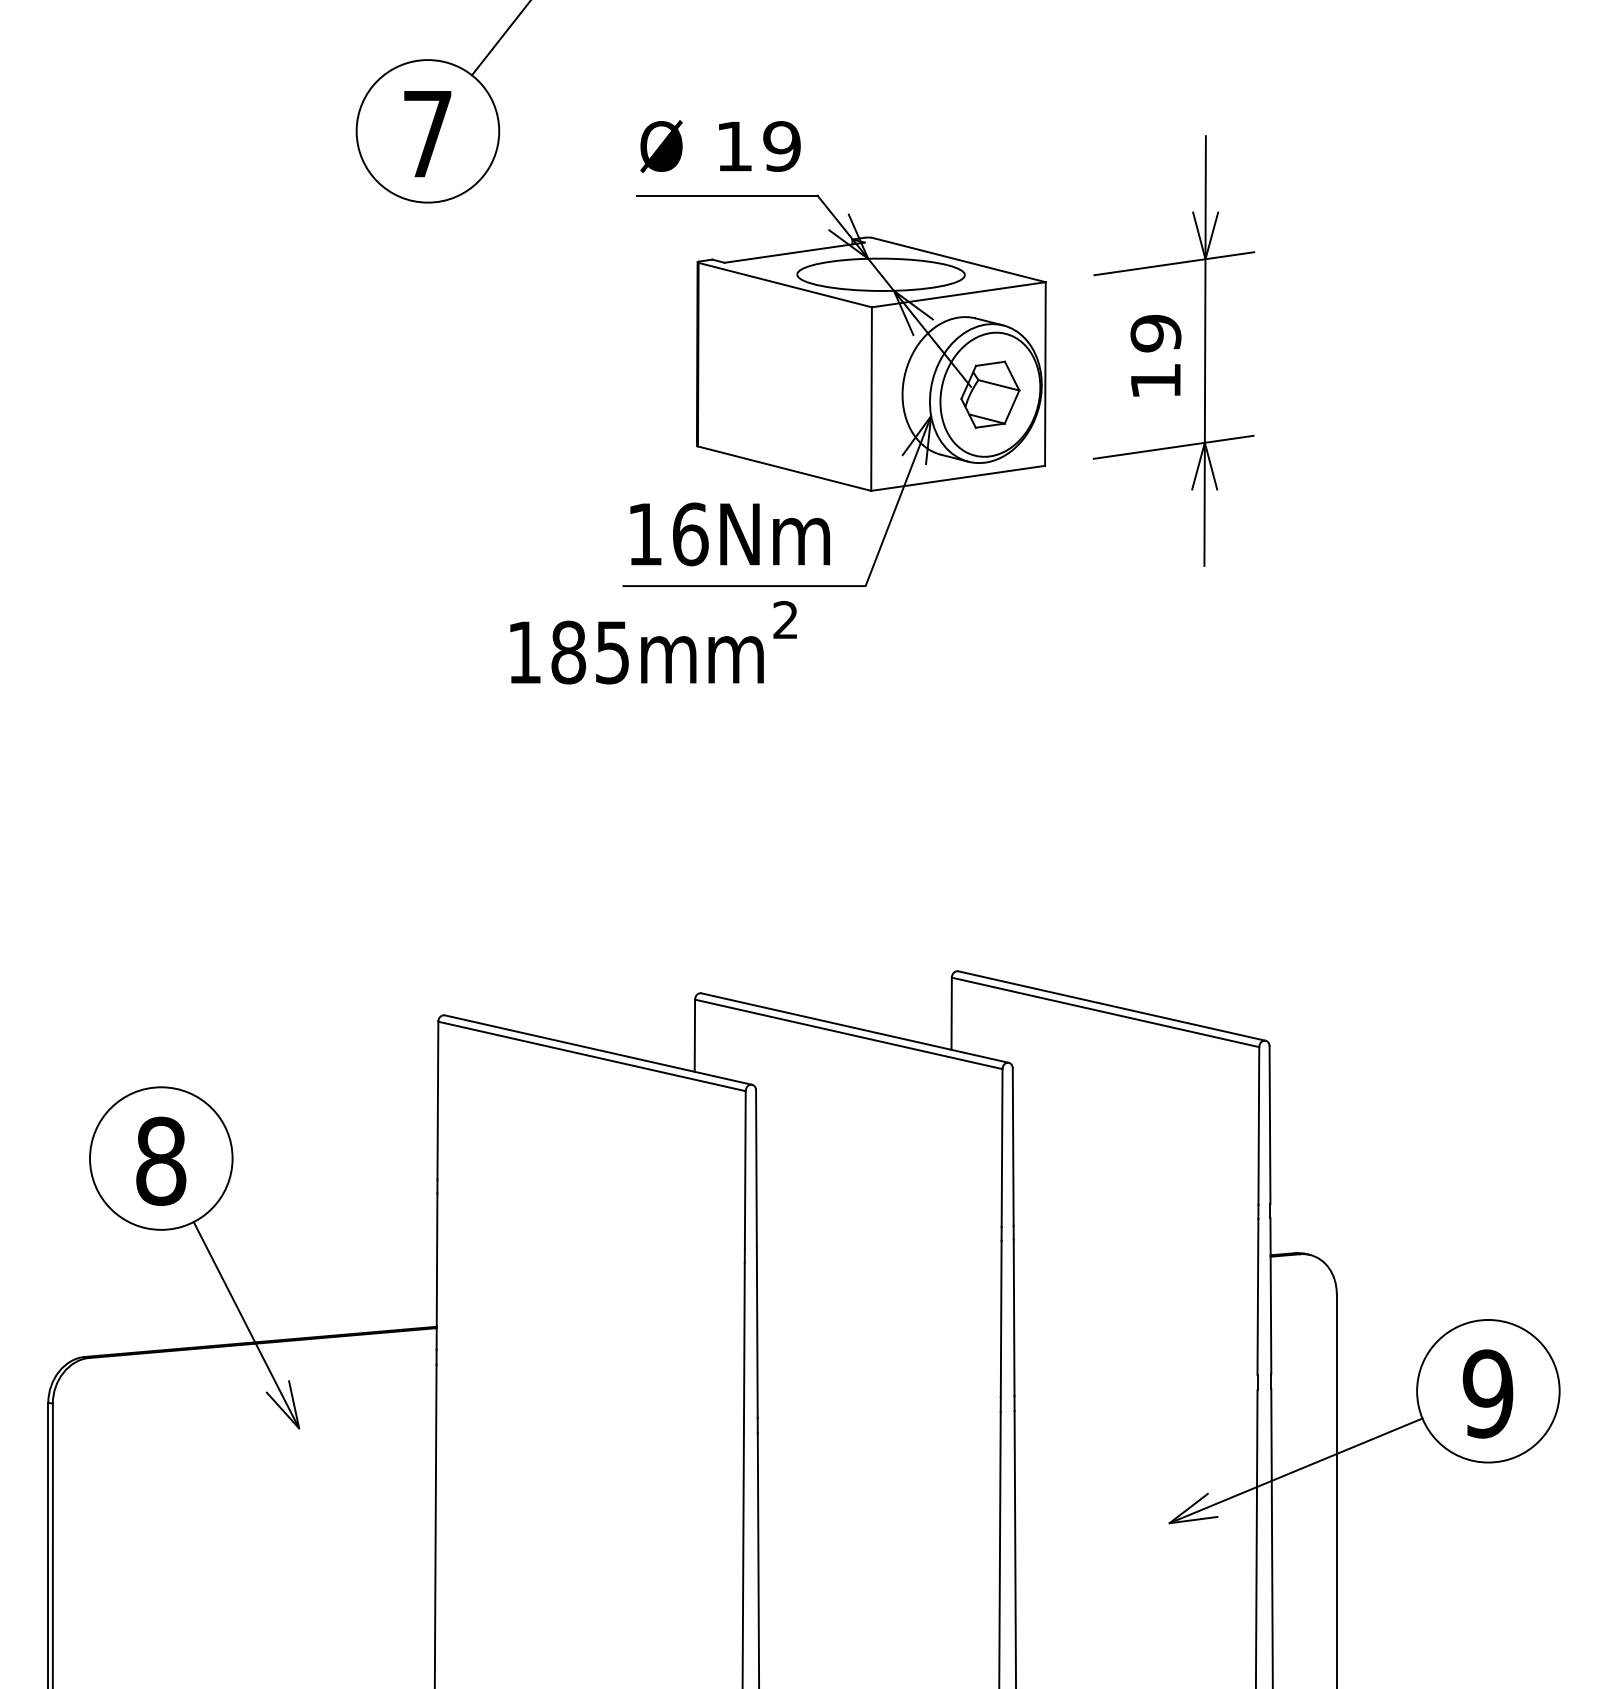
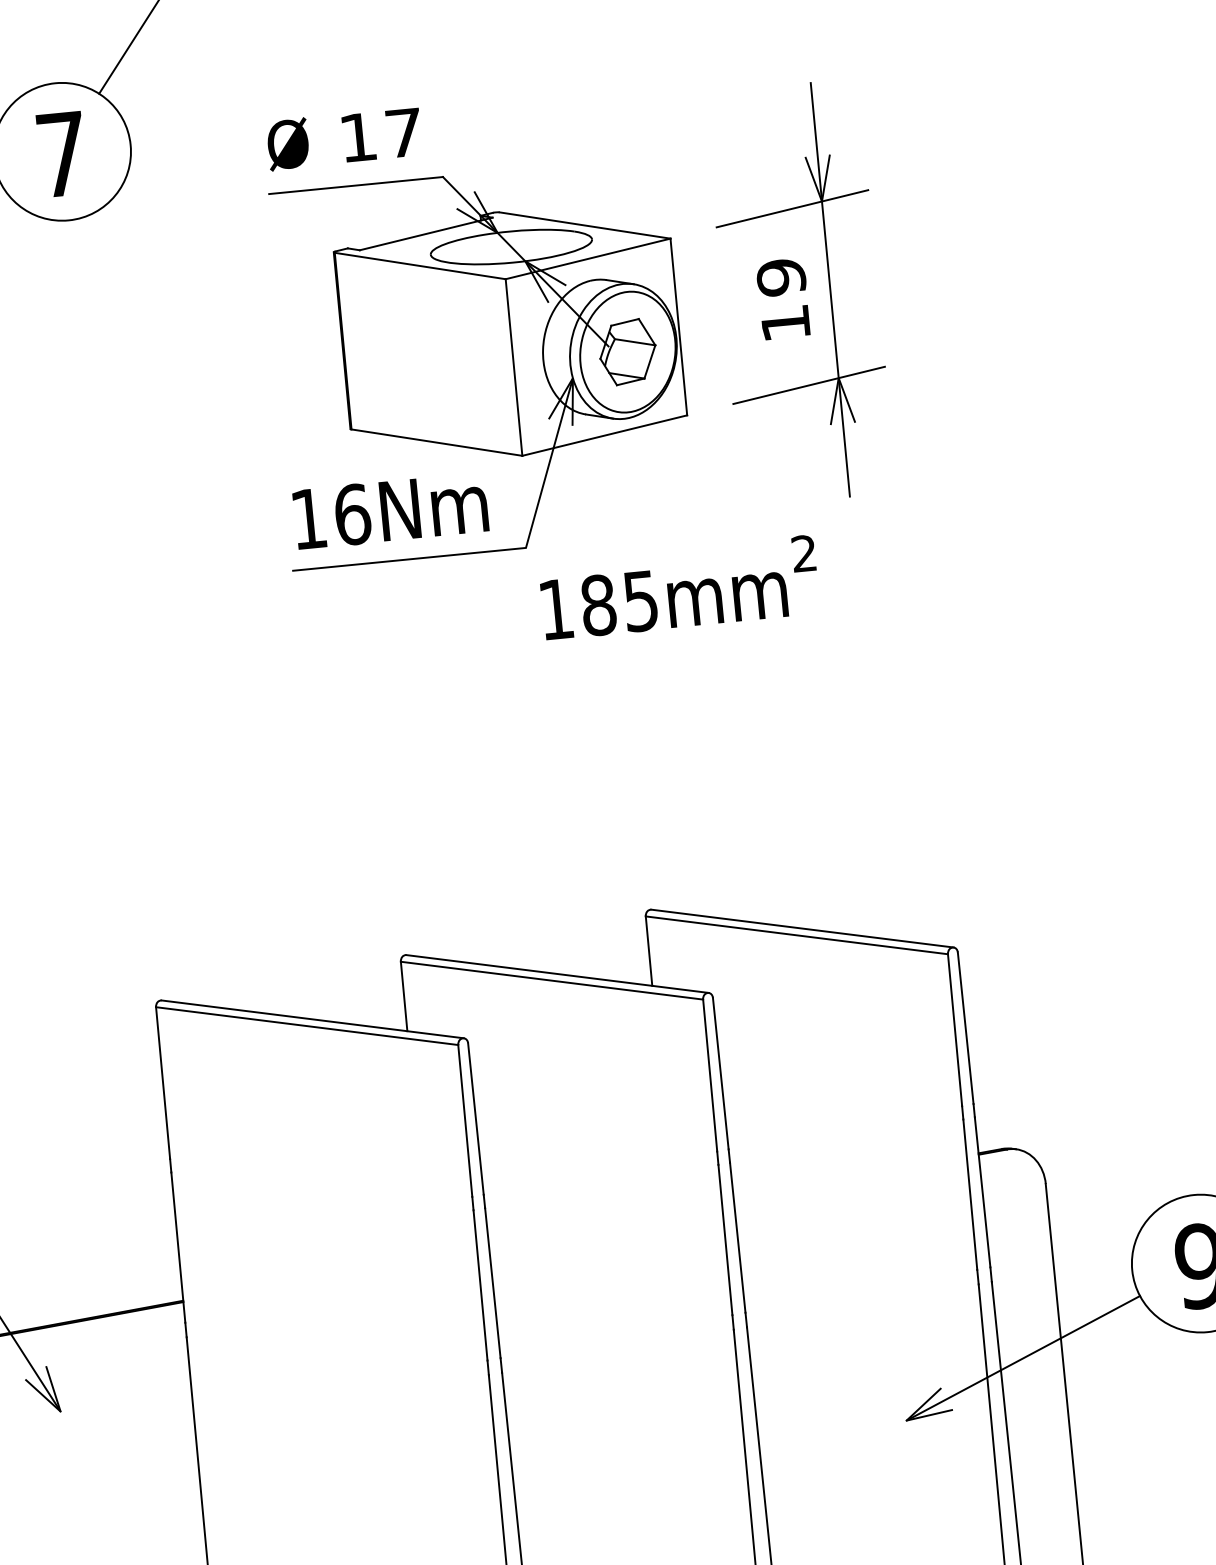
text: (781, 146) -> (403, 133), 19 -> 17
text: (653, 642) -> (679, 587), moved

